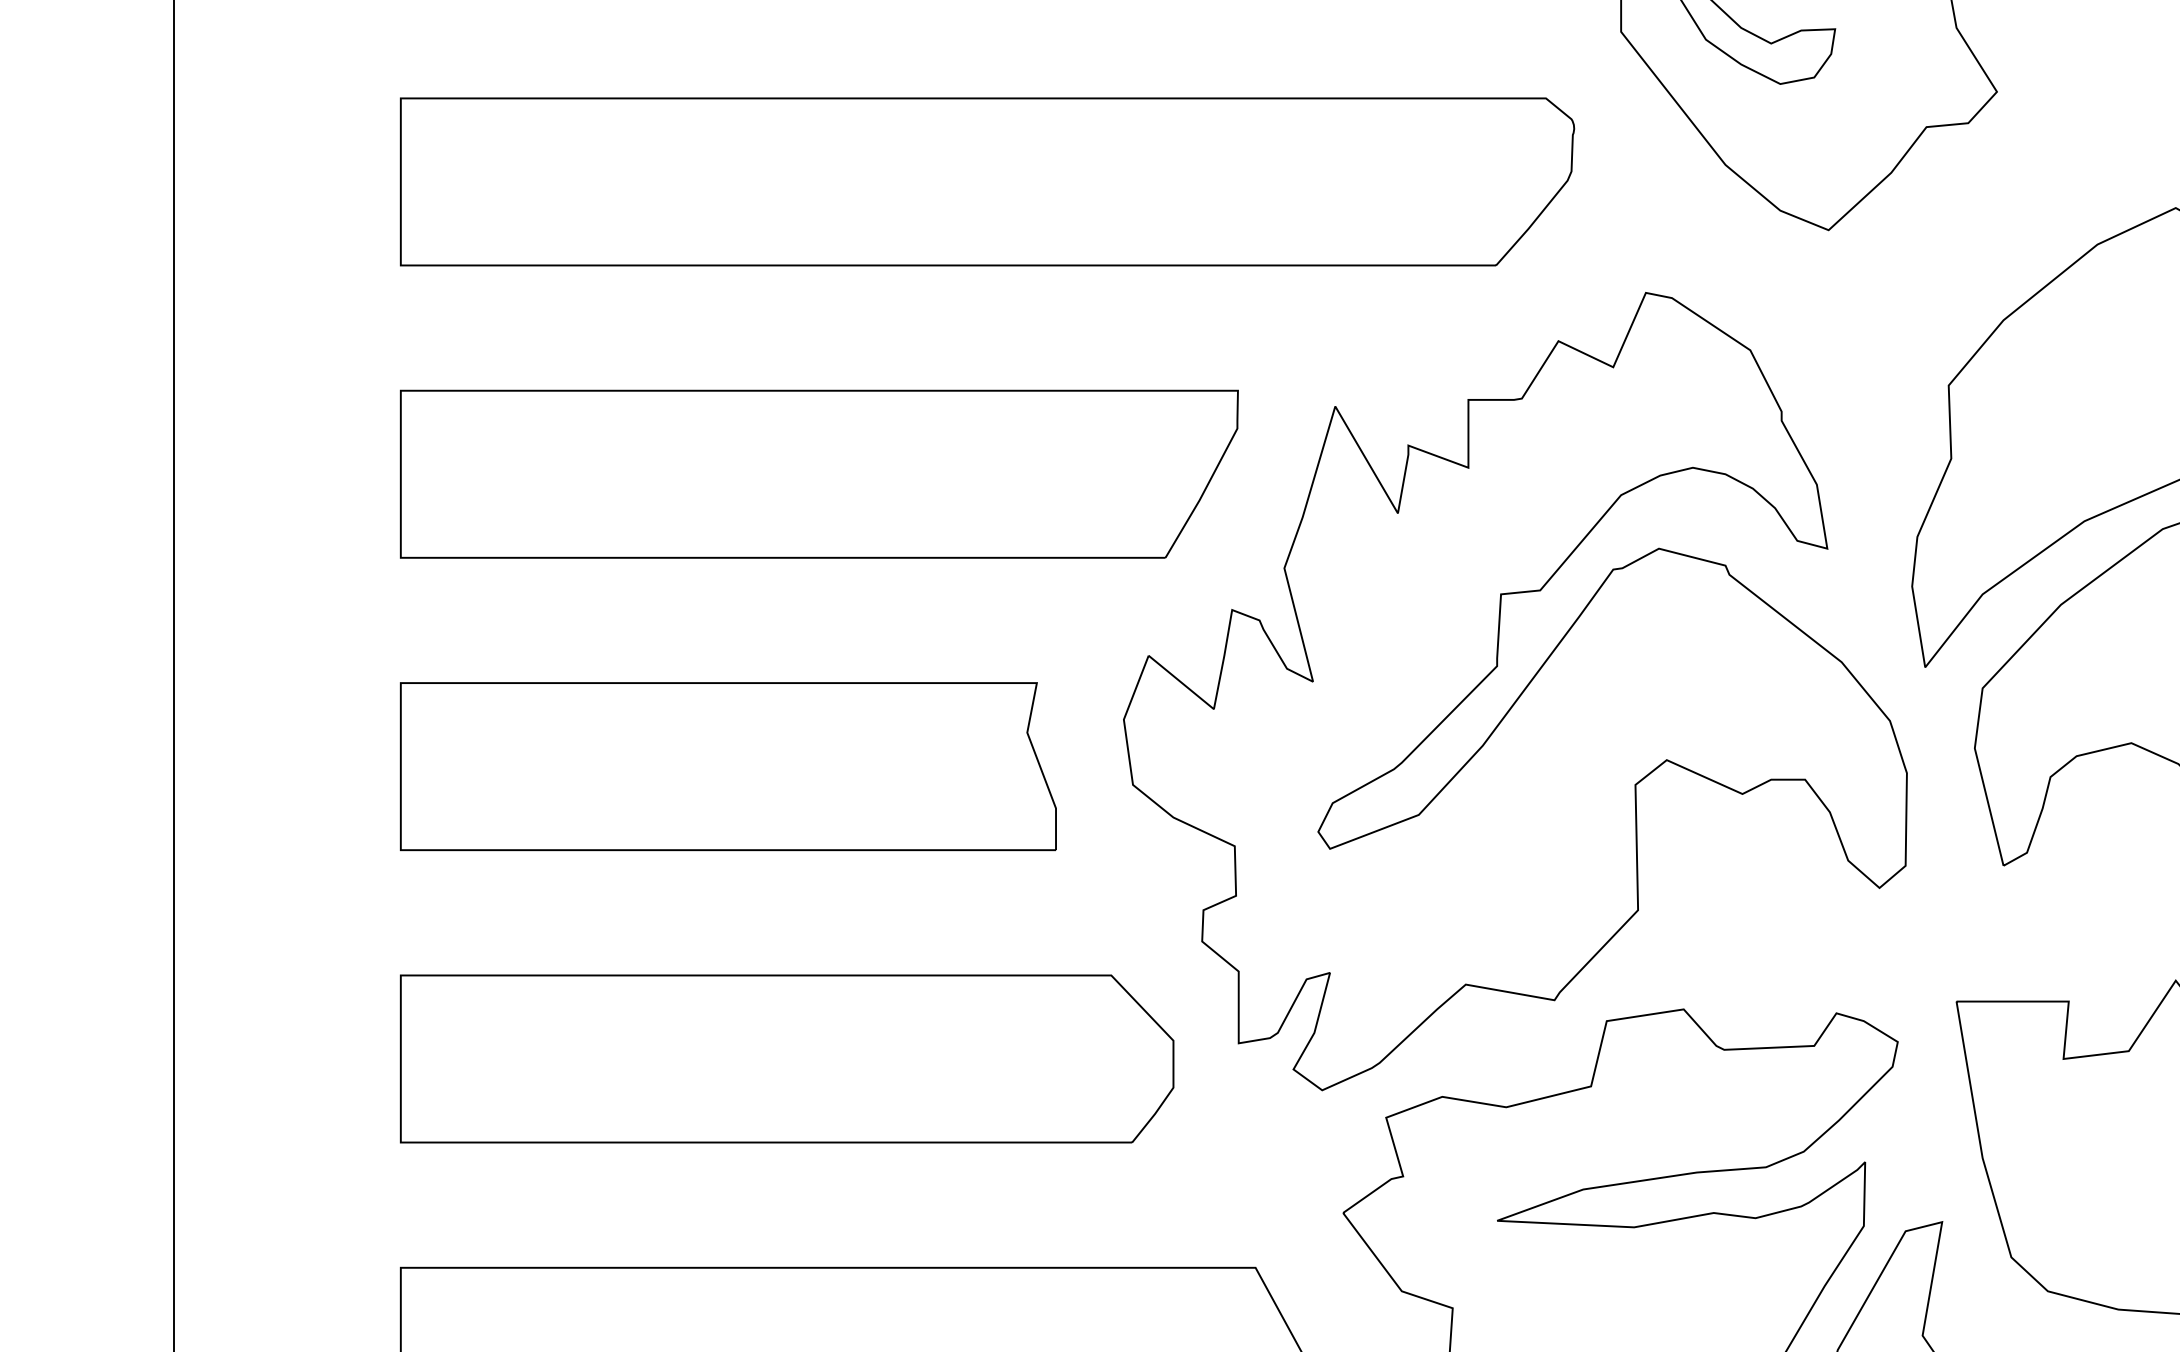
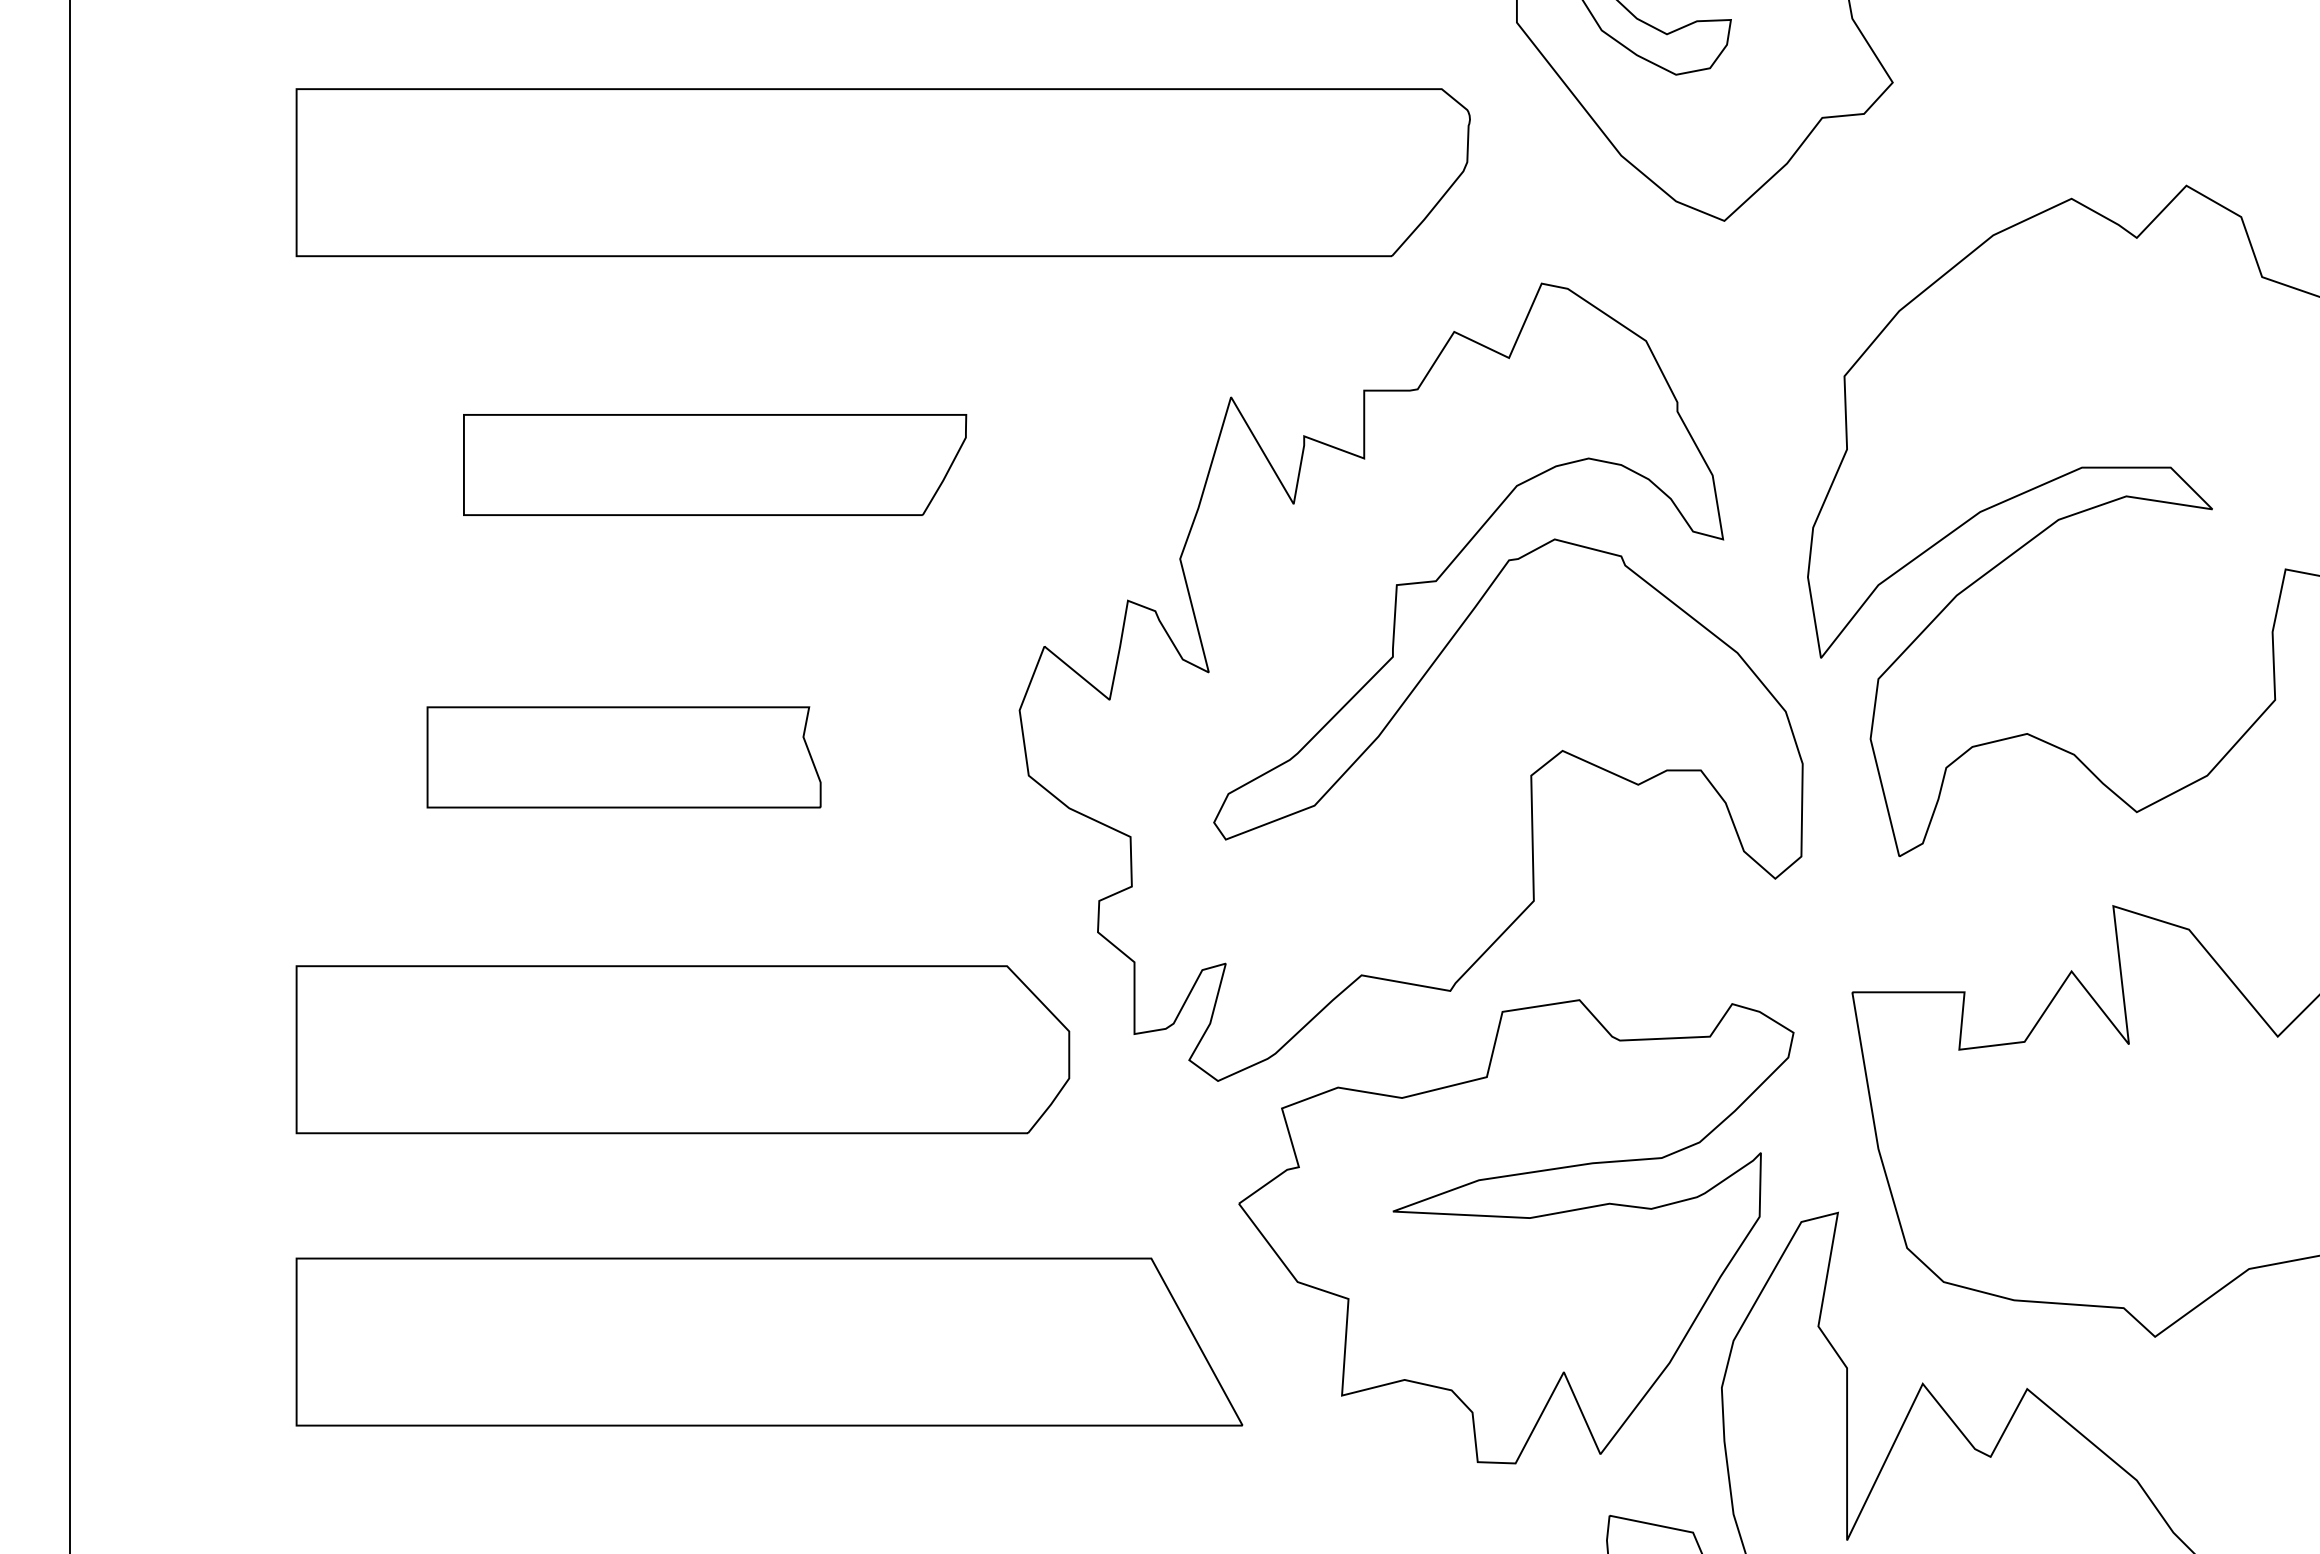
part: (818, 473) -> (714, 464), size x0.6
part: (727, 766) -> (623, 757), size x0.6

